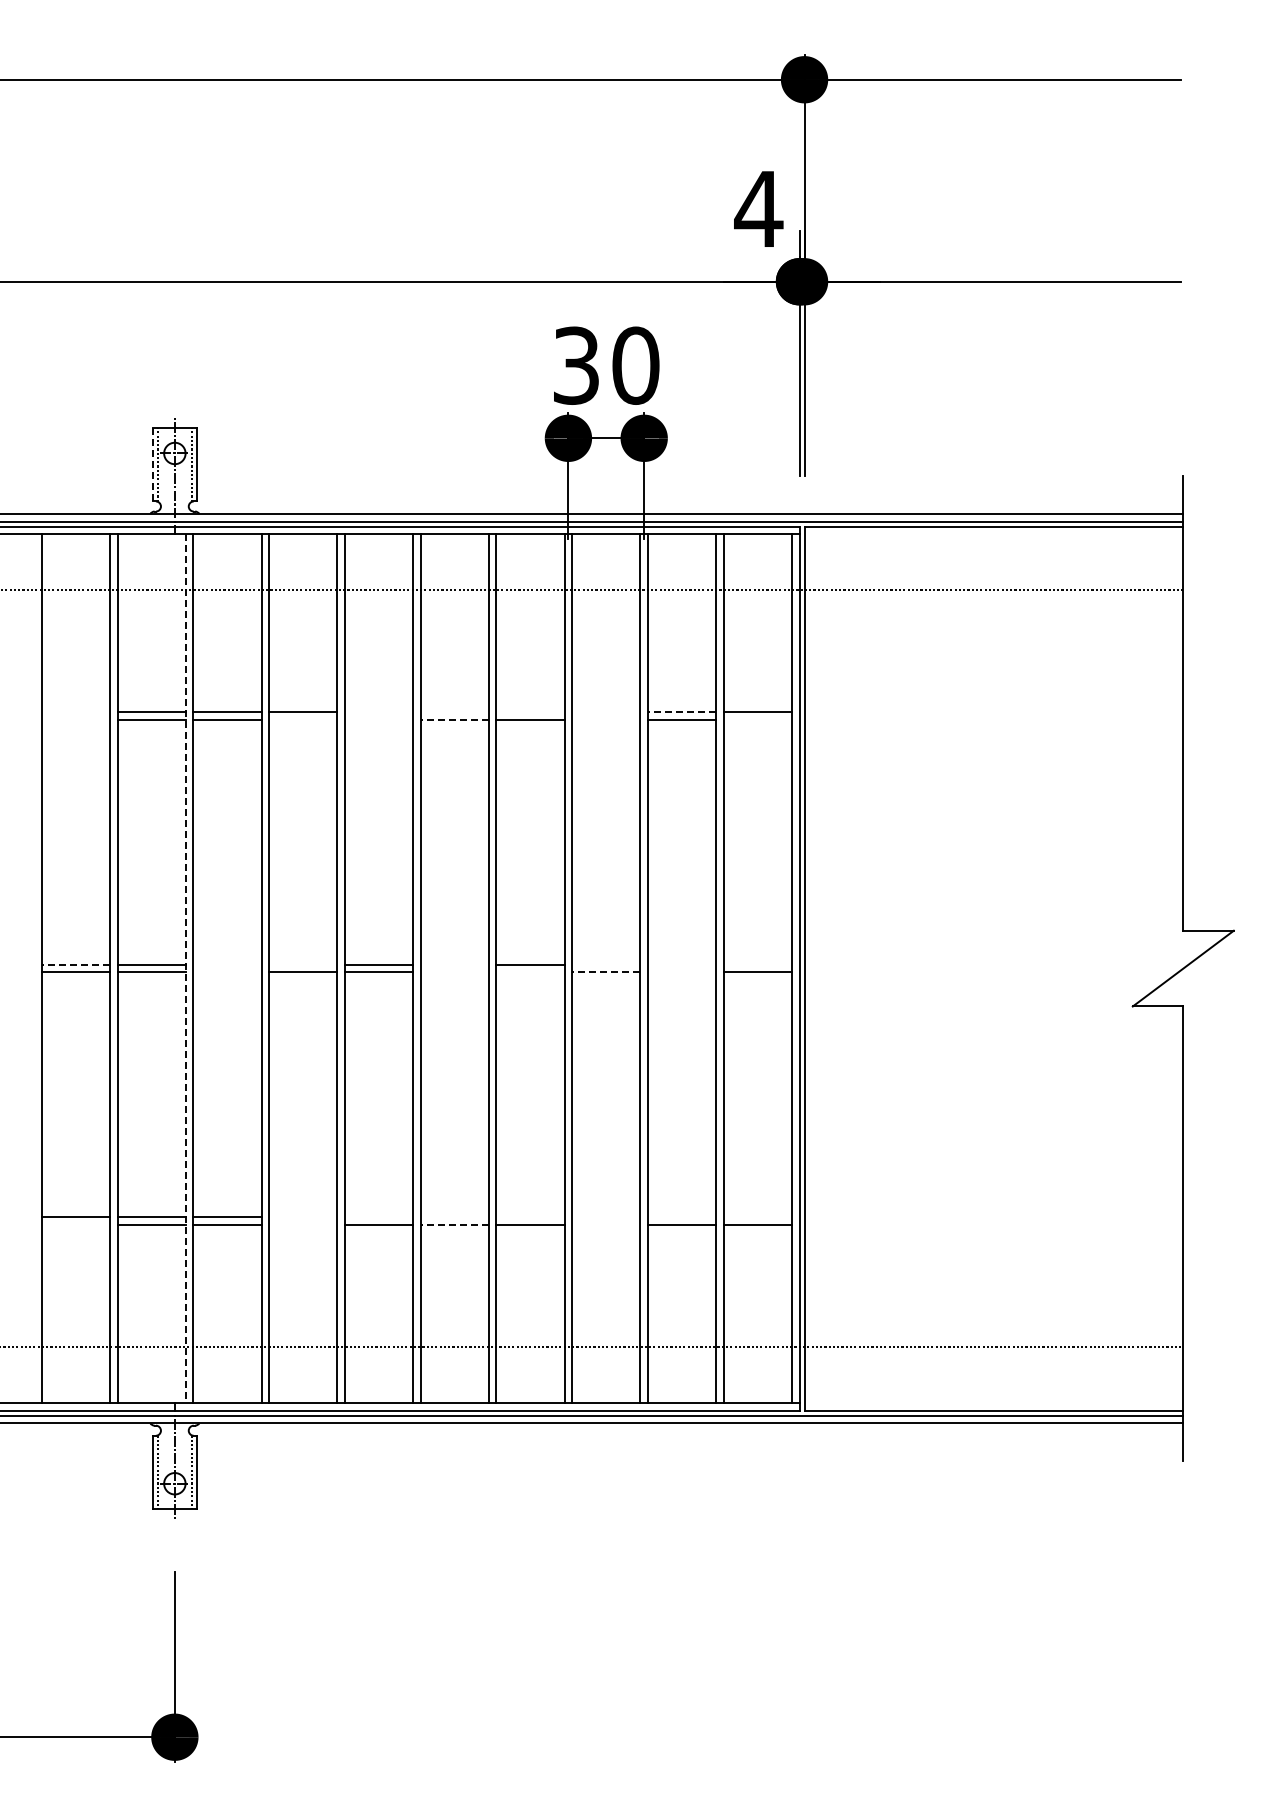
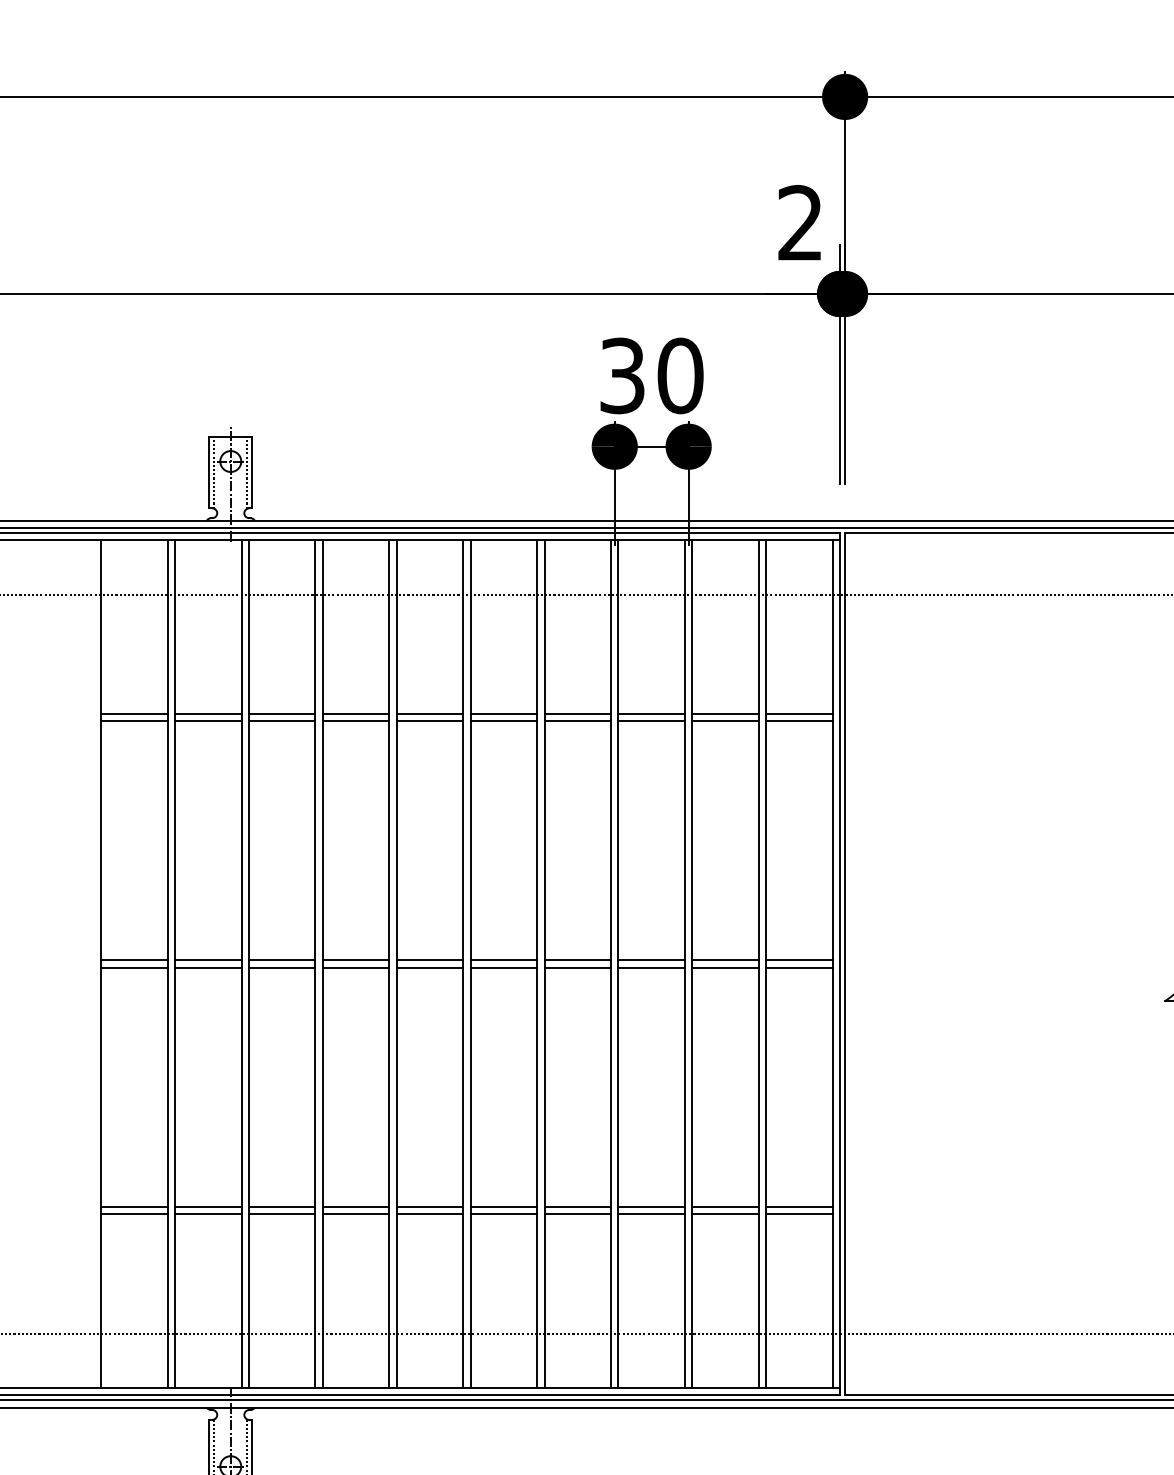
text: (758, 208) -> (800, 222), 4 -> 2
line: (152, 464) -> (208, 472), dashed -> solid
line: (75, 712) -> (133, 714), added
line: (378, 712) -> (429, 714), added
line: (454, 712) -> (503, 714), added
line: (530, 712) -> (577, 714), added
line: (606, 712) -> (651, 714), added
line: (681, 712) -> (725, 714), dashed -> solid
line: (75, 719) -> (133, 721), added
line: (303, 719) -> (356, 721), added
line: (378, 719) -> (429, 721), added
line: (454, 719) -> (503, 721), dashed -> solid
line: (606, 719) -> (651, 721), added
line: (757, 719) -> (799, 721), added
line: (75, 964) -> (133, 960), dashed -> solid
line: (227, 964) -> (282, 960), added
line: (303, 964) -> (356, 960), added
line: (454, 964) -> (503, 960), added
line: (606, 964) -> (651, 960), added
line: (681, 964) -> (725, 960), added
line: (757, 964) -> (799, 960), added
line: (185, 969) -> (241, 964), dashed -> solid
line: (227, 972) -> (282, 967), added
line: (454, 972) -> (503, 967), added
line: (530, 972) -> (577, 967), added
line: (605, 972) -> (650, 967), dashed -> solid
line: (681, 972) -> (725, 967), added
line: (303, 1217) -> (356, 1206), added
line: (378, 1217) -> (429, 1206), added
line: (454, 1217) -> (503, 1206), added
line: (530, 1217) -> (577, 1206), added
line: (606, 1217) -> (651, 1206), added
line: (681, 1217) -> (725, 1206), added
line: (757, 1217) -> (799, 1206), added
line: (75, 1224) -> (133, 1213), added
line: (303, 1224) -> (356, 1213), added
line: (454, 1224) -> (503, 1213), dashed -> solid
line: (606, 1224) -> (651, 1213), added

